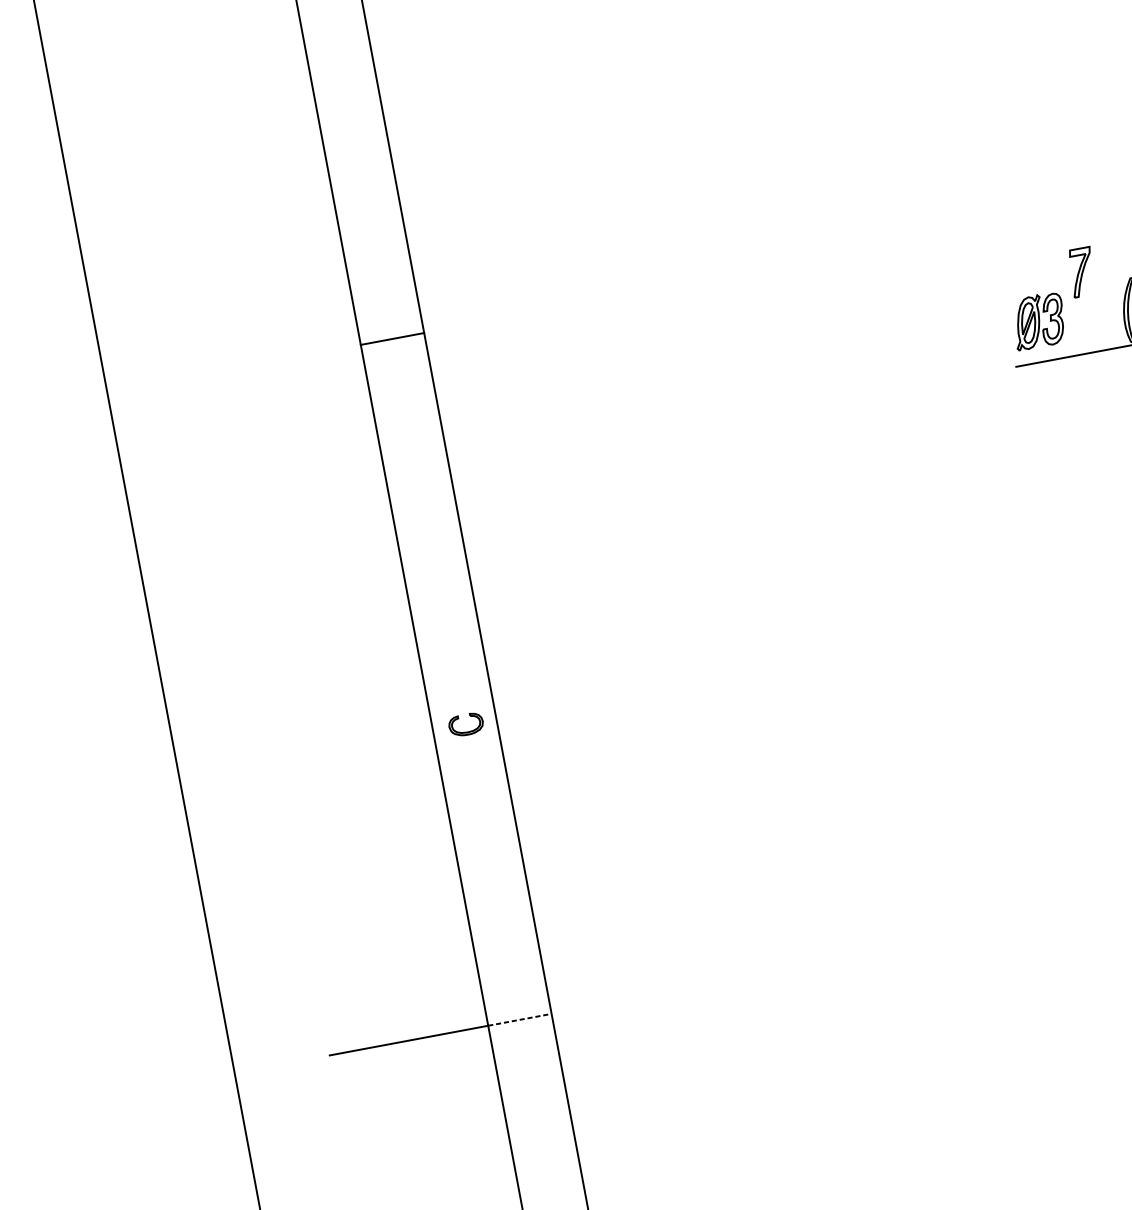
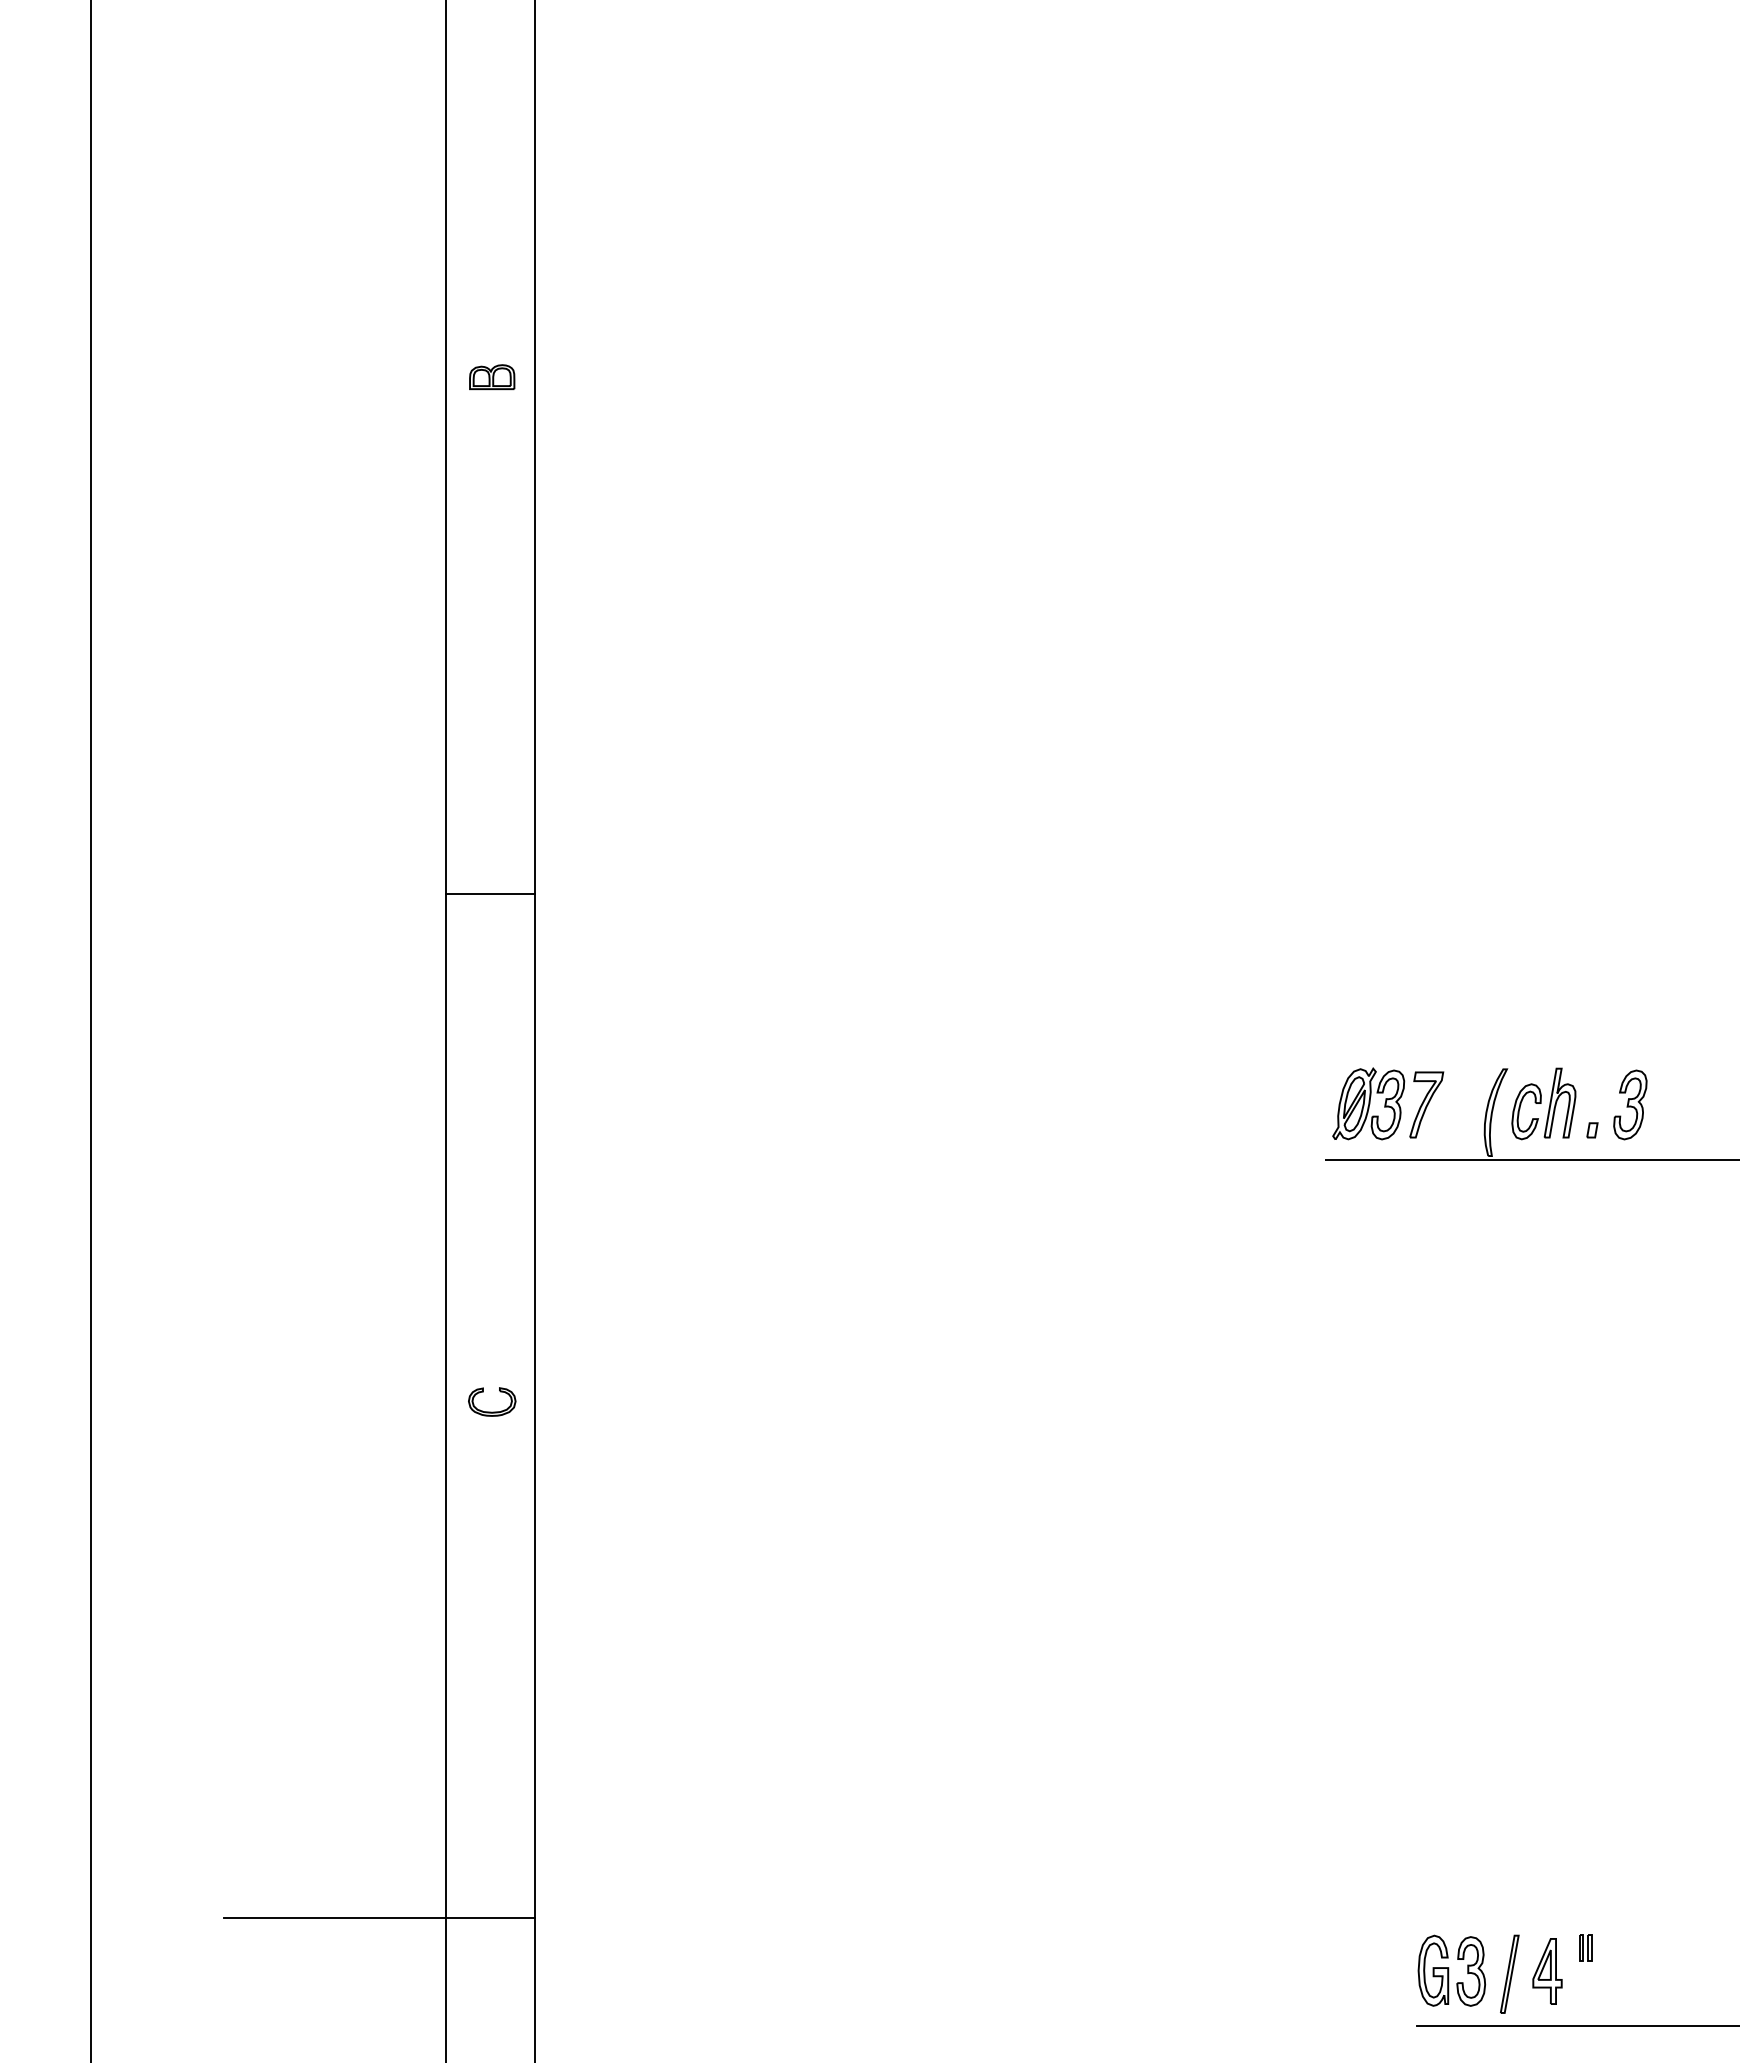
part: (1081, 271) -> (1426, 1104), moved
line: (392, 338) -> (489, 893), moved
part: (467, 731) -> (492, 1411), moved
line: (520, 1019) -> (490, 1917), dashed -> solid

